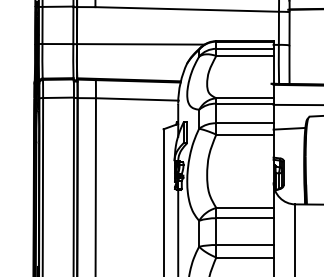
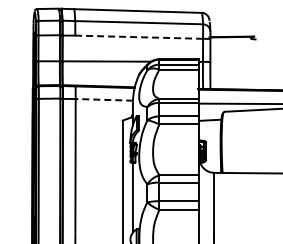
line: (187, 9) -> (139, 37), solid -> dashed
line: (137, 98) -> (104, 99), solid -> dashed

